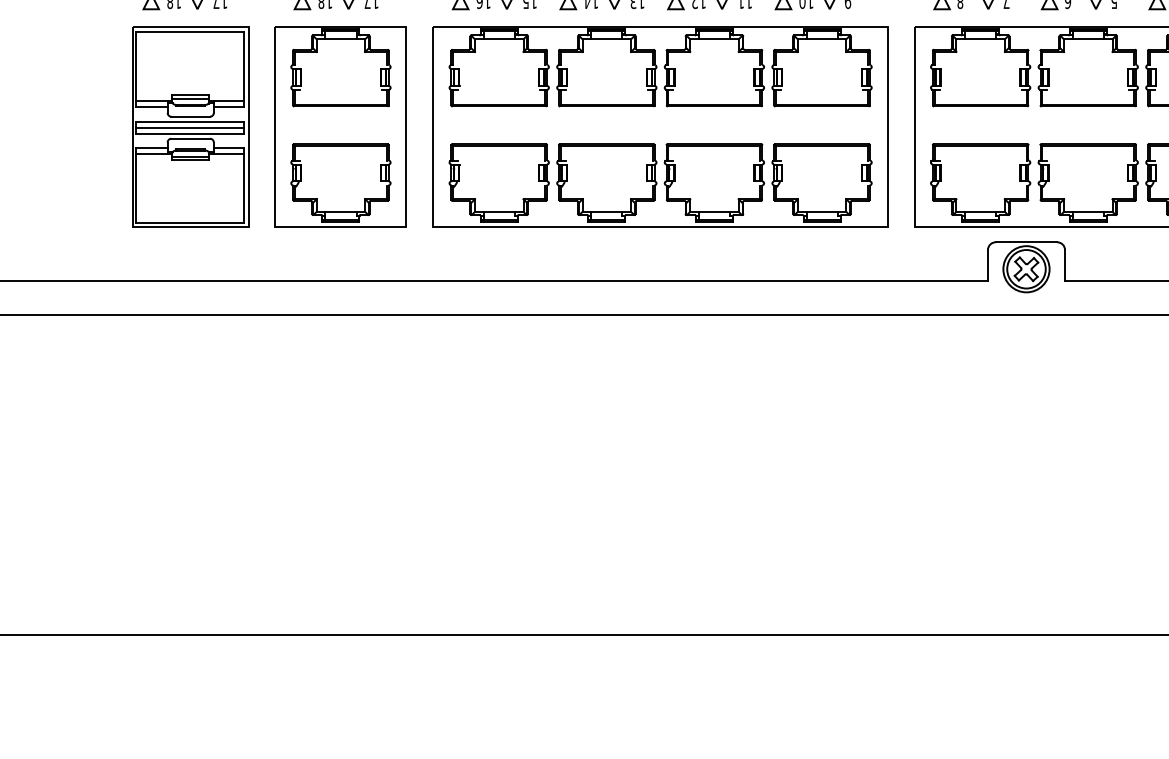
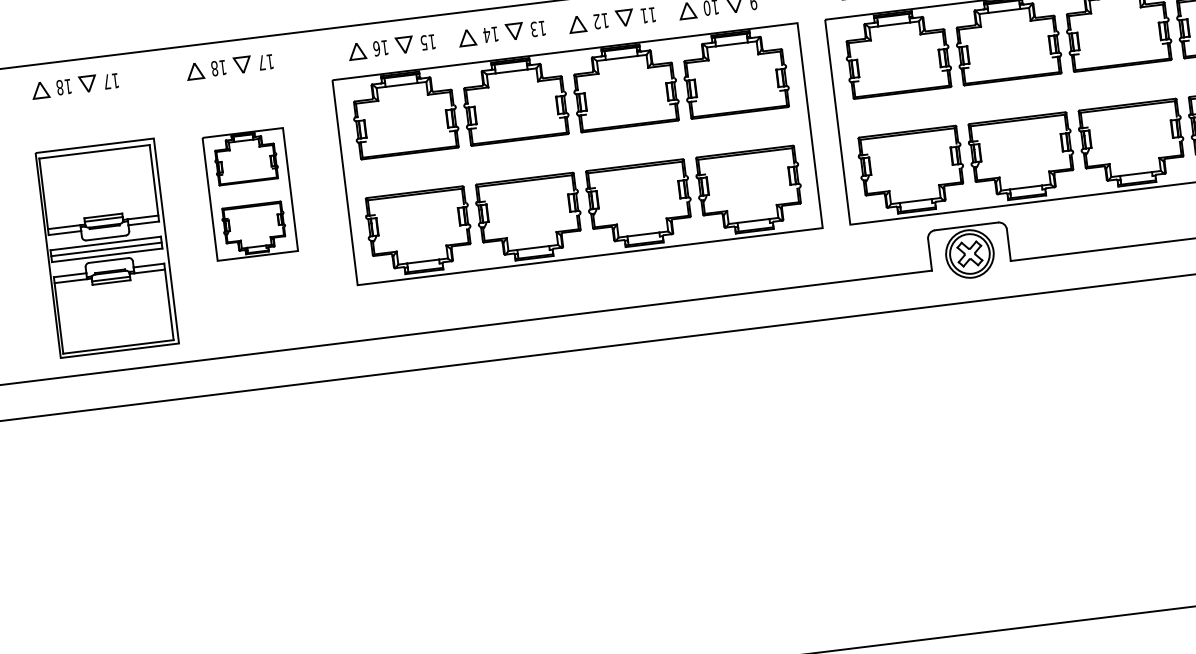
part: (190, 126) -> (107, 248), moved
part: (340, 126) -> (250, 194), size x0.6

